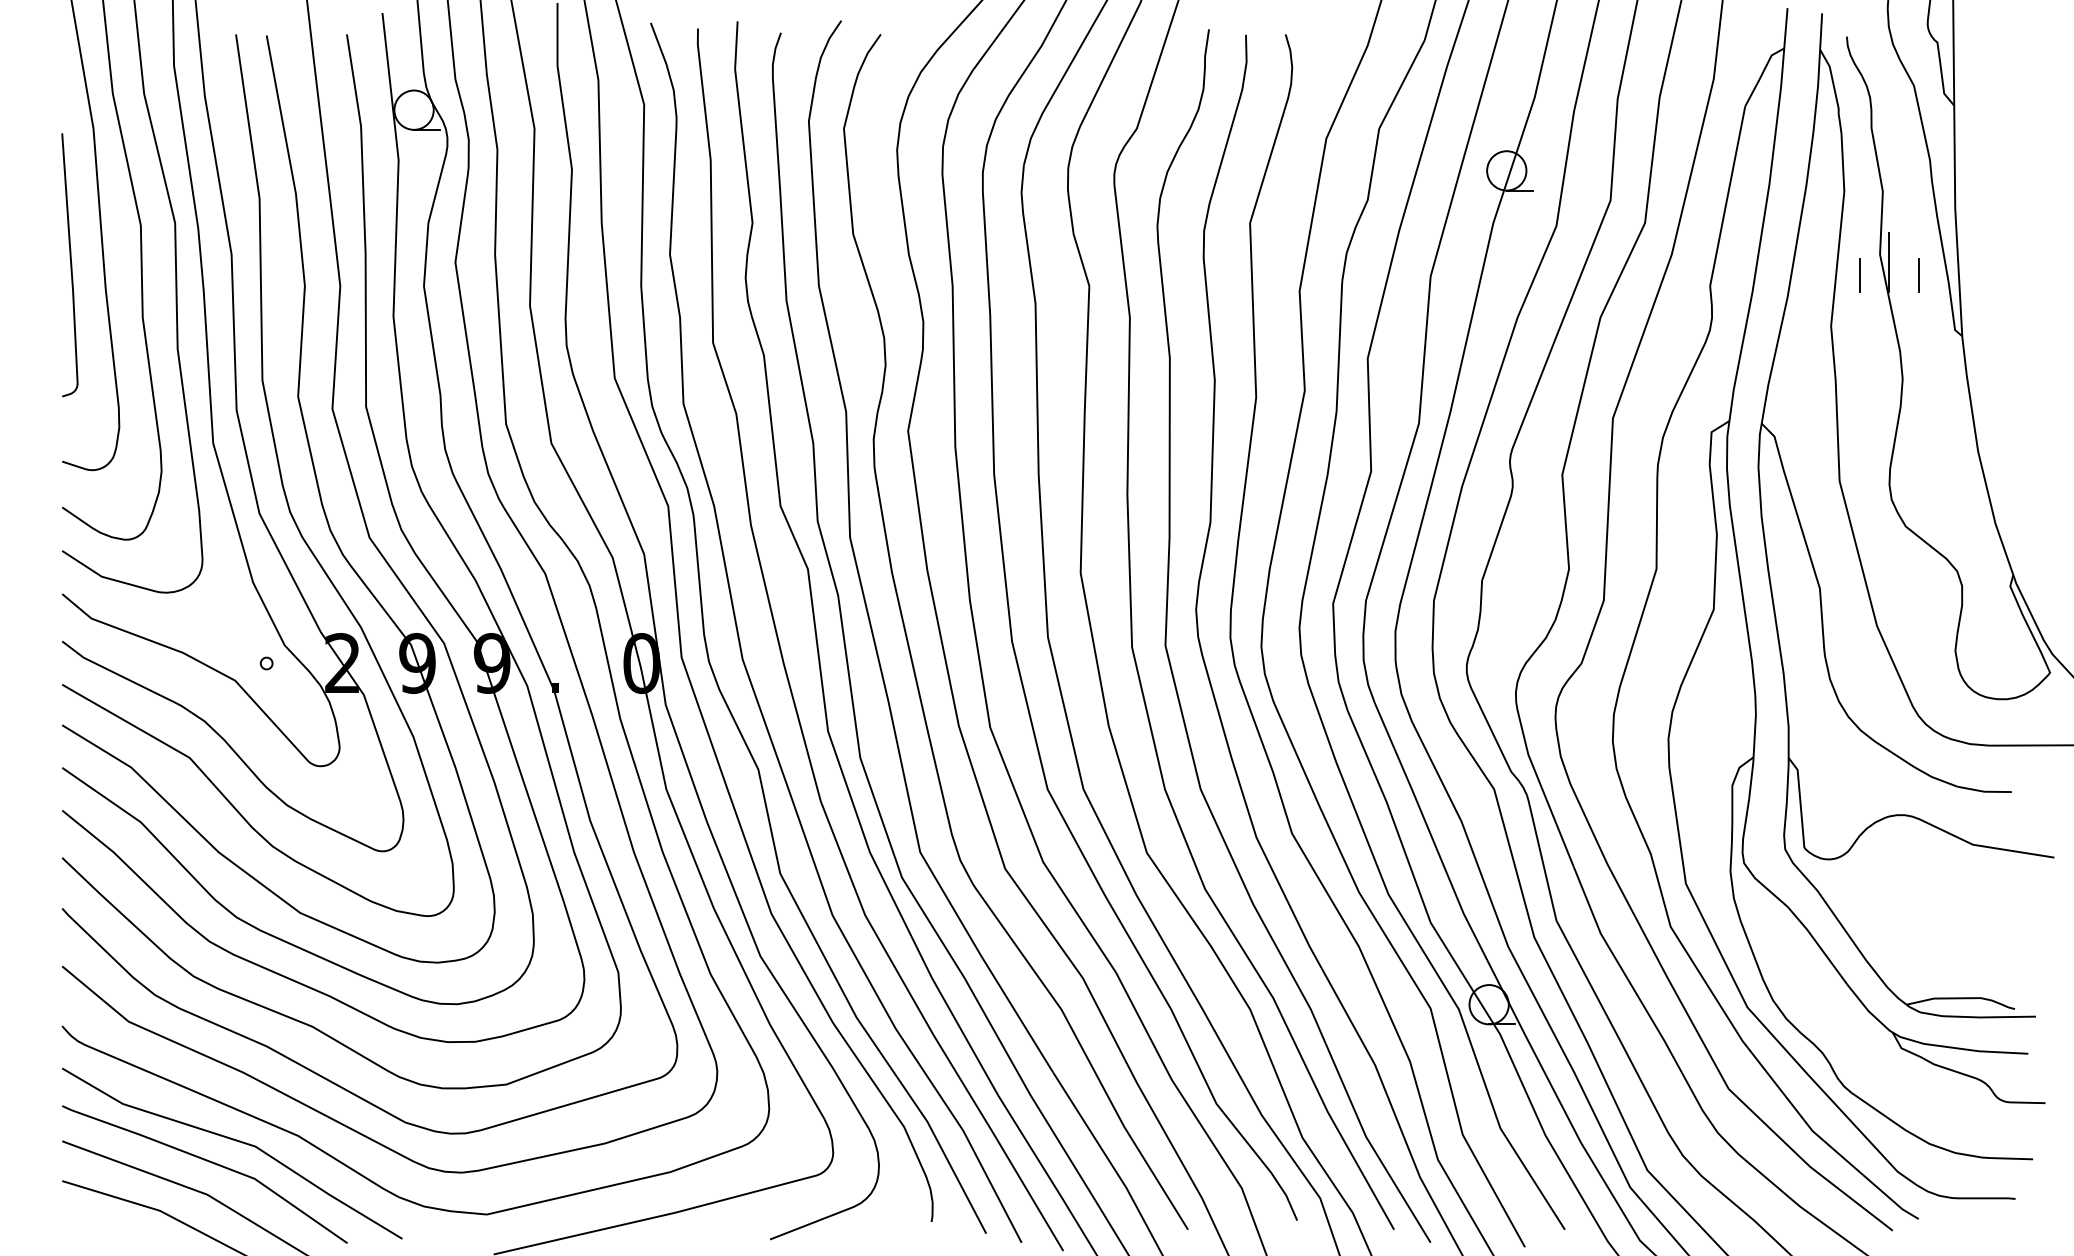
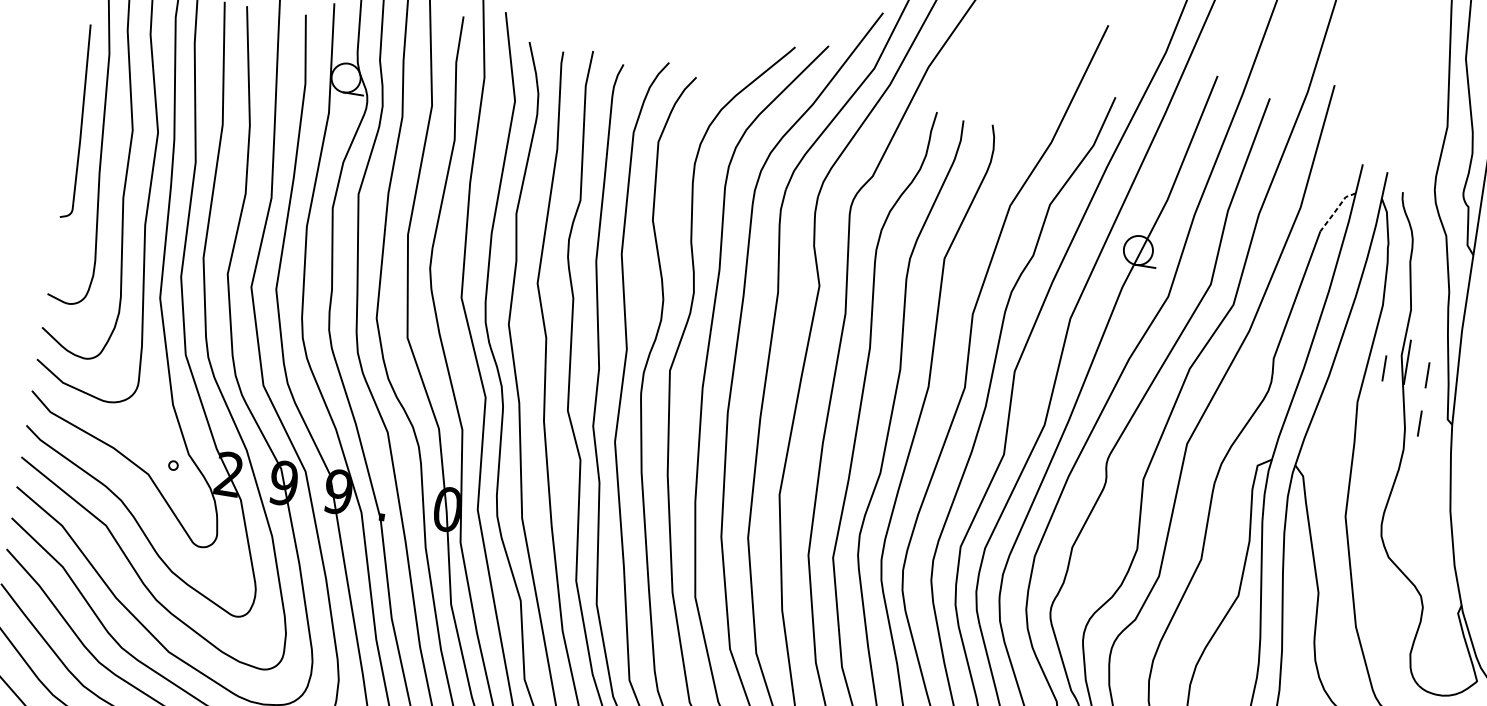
line: (1761, 75) -> (1335, 210), solid -> dashed
curve: (70, 265) -> (81, 122), moved
line: (1918, 341) -> (1419, 423), added

